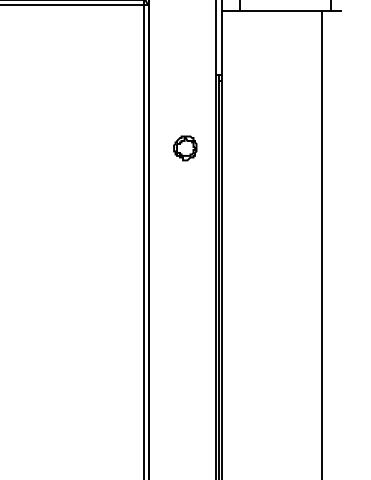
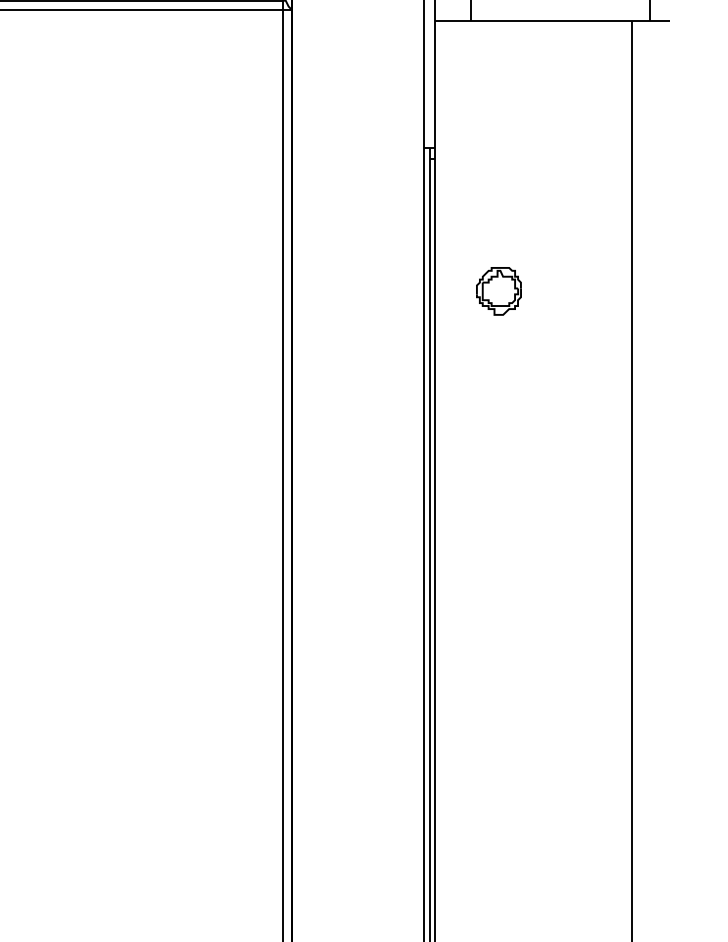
part: (185, 148) -> (499, 291), moved

